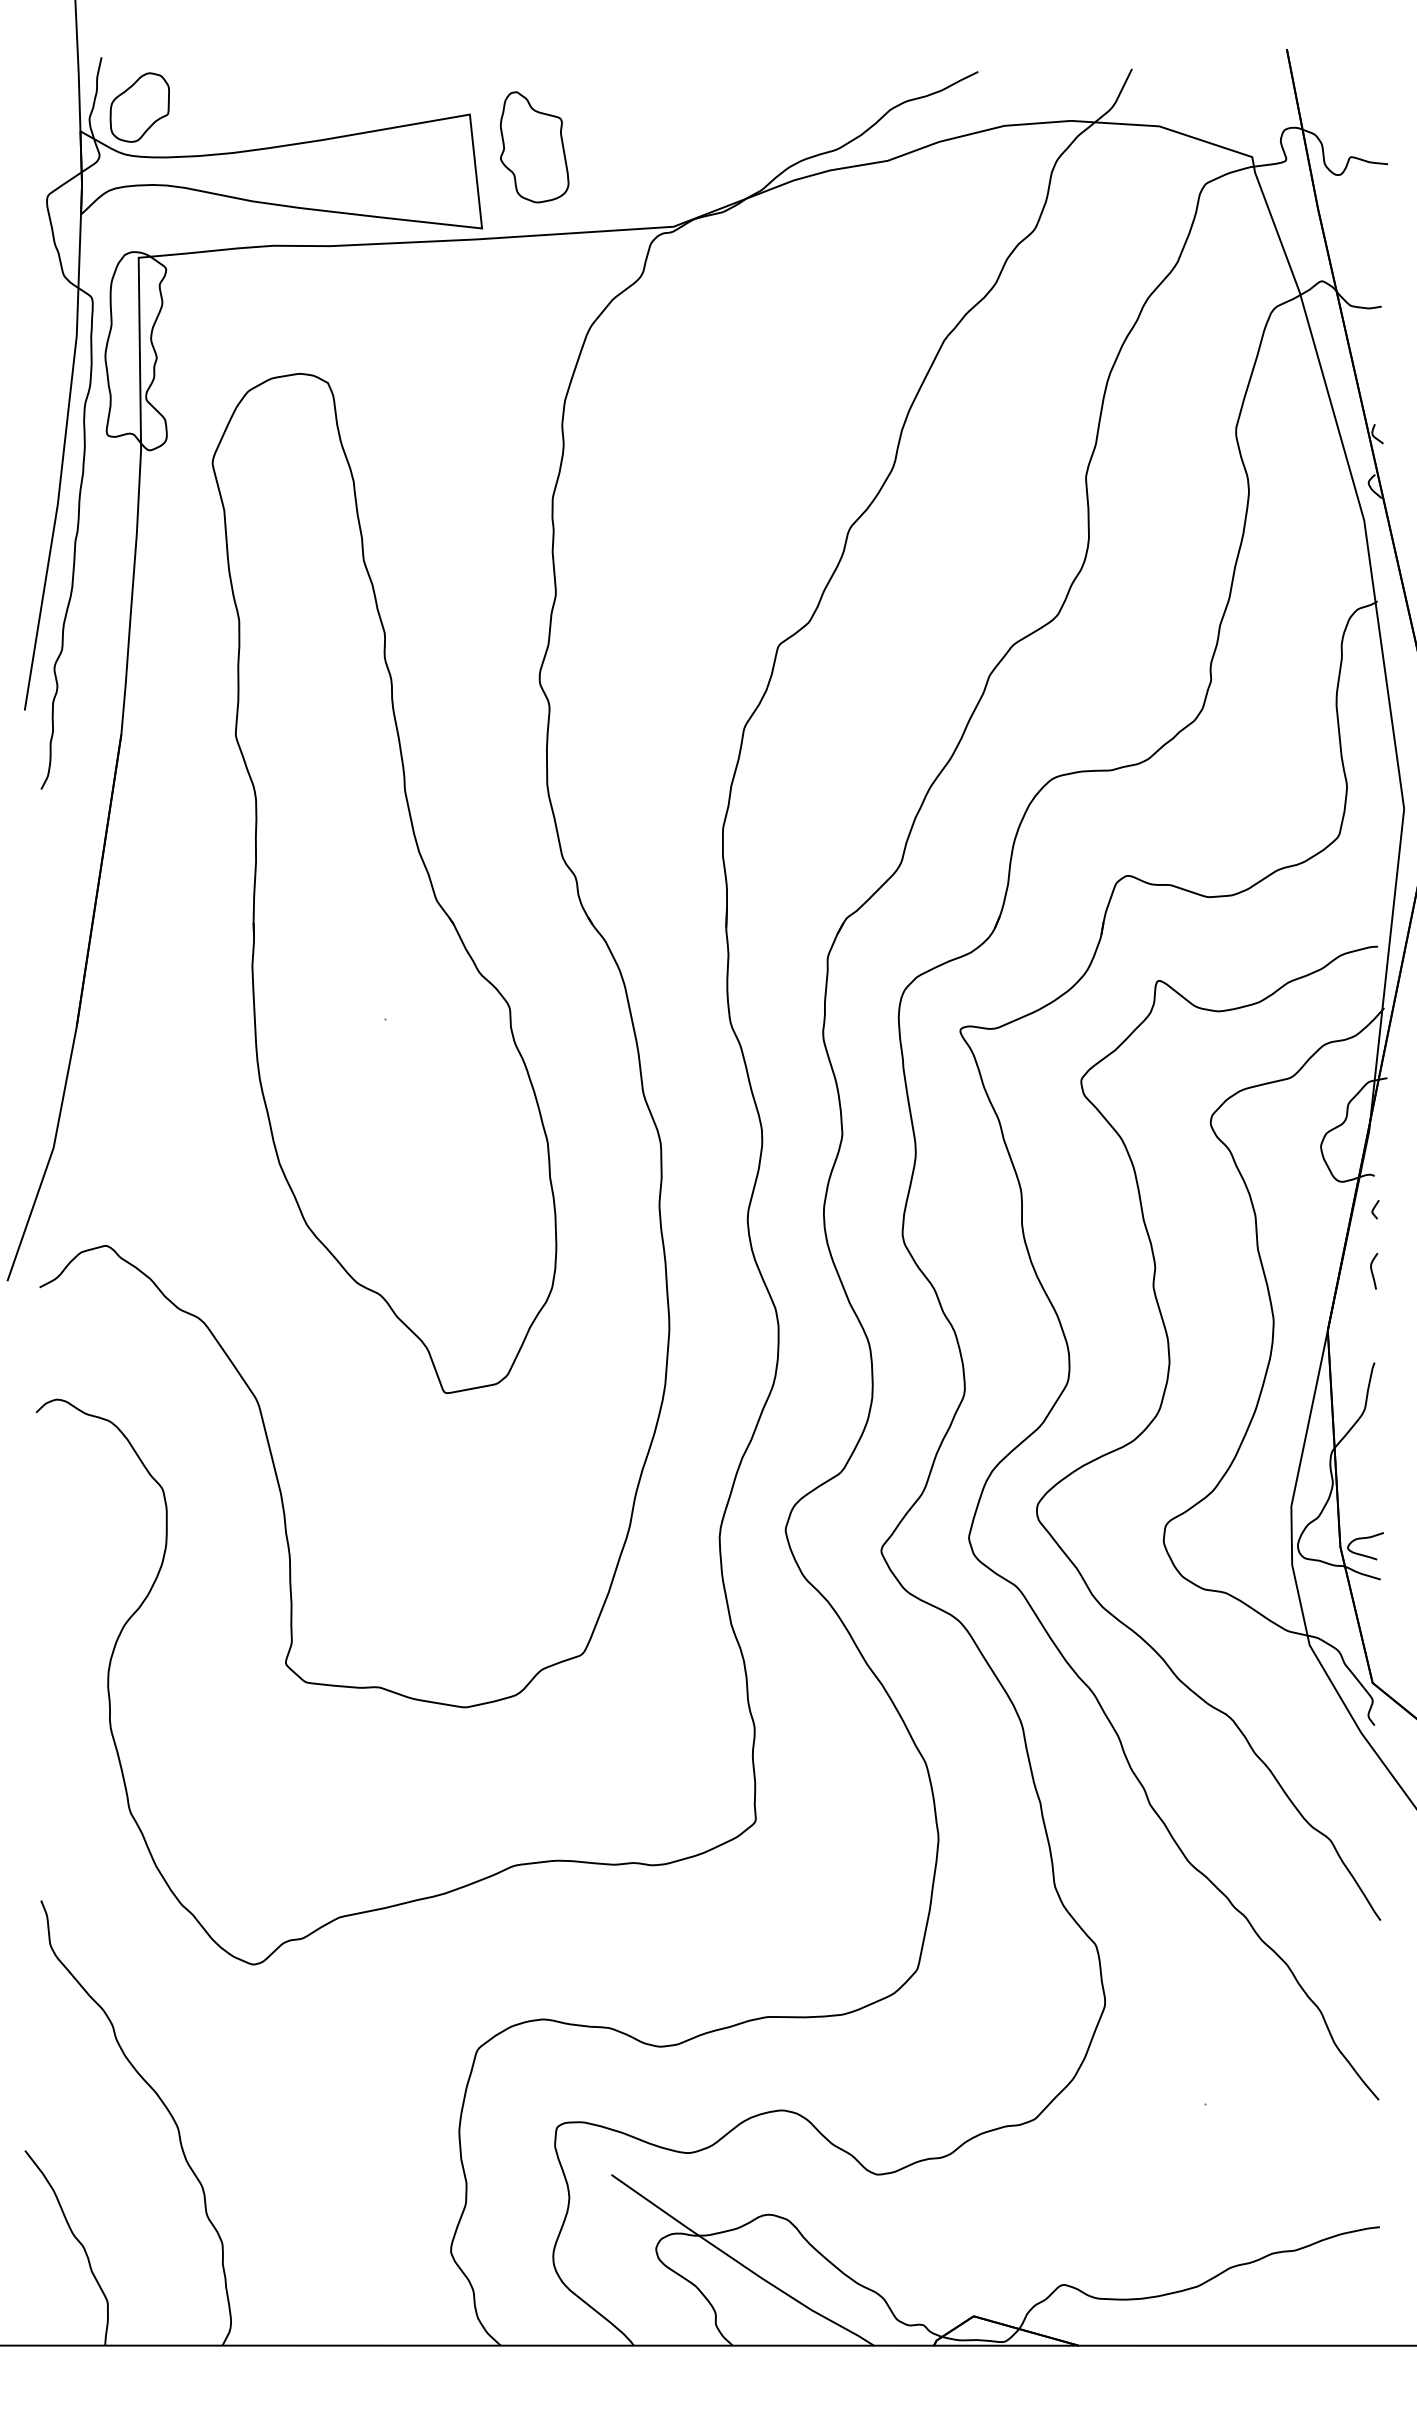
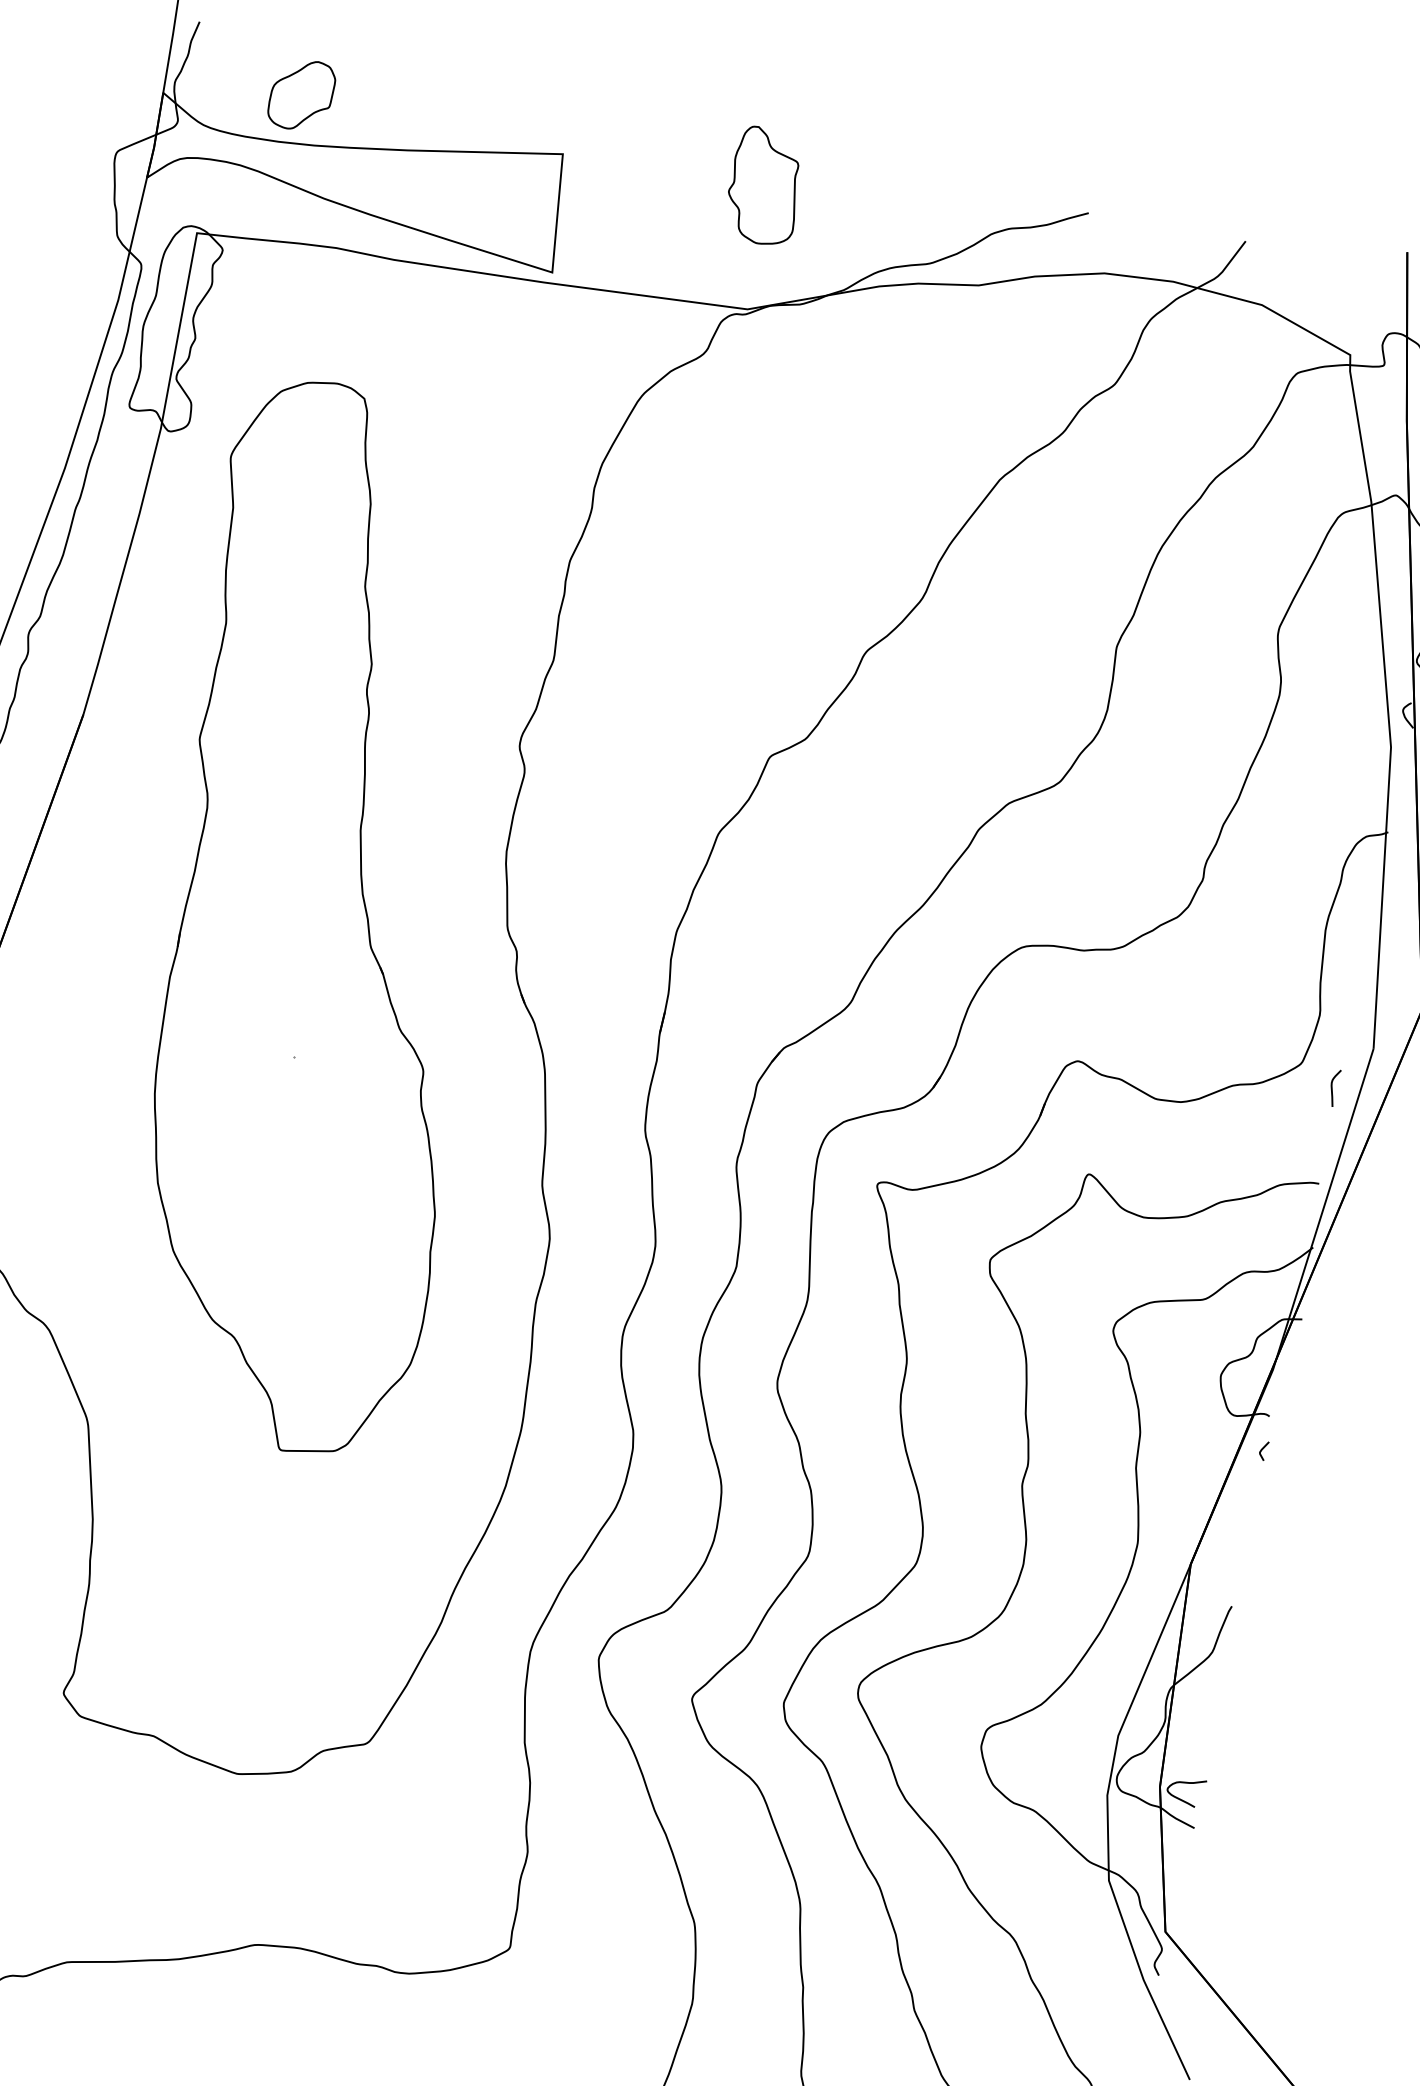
part: (139, 107) -> (301, 94), moved
part: (534, 147) -> (765, 186), moved
curve: (1372, 1271) -> (1332, 1087), moved

